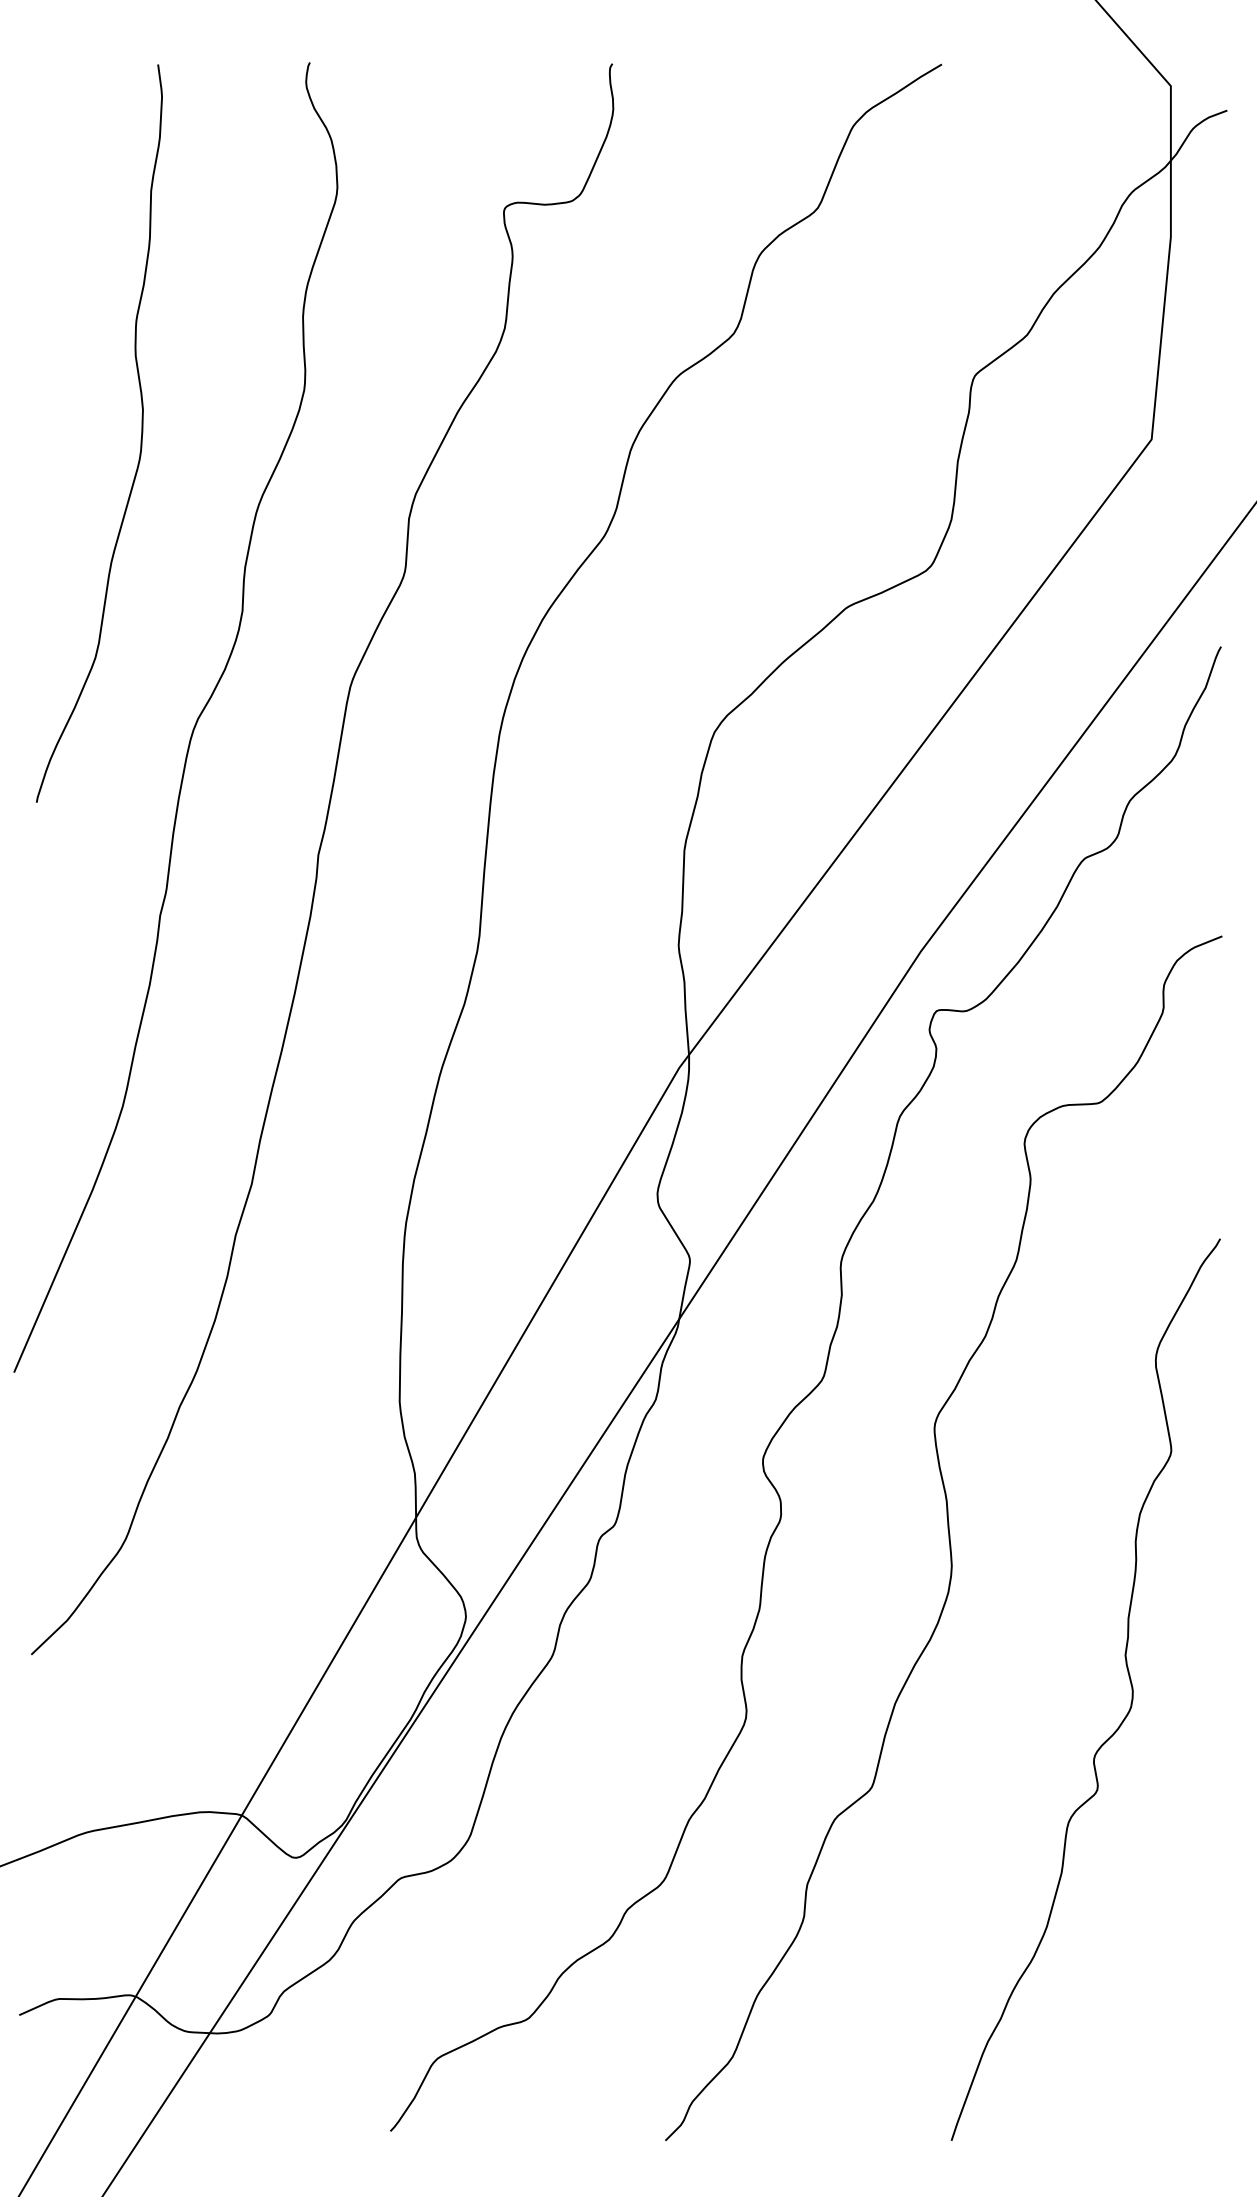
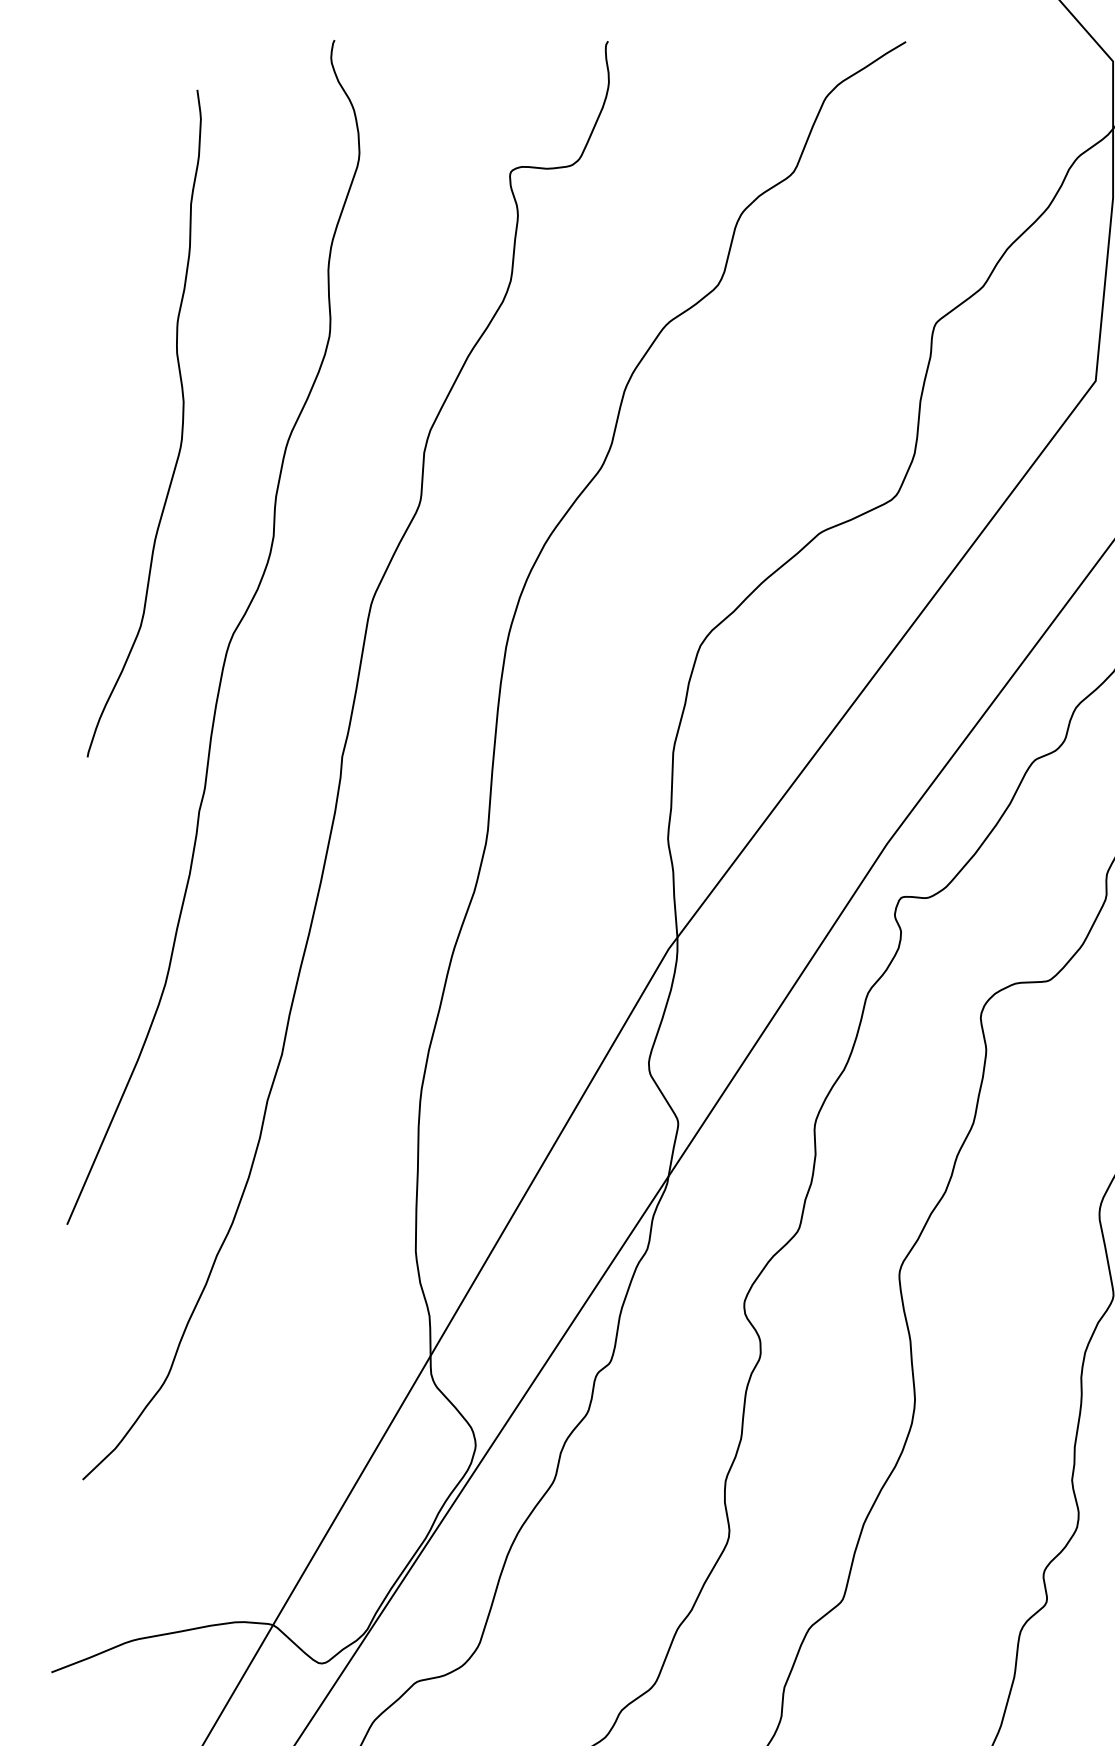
curve: (140, 439) -> (181, 428), moved

